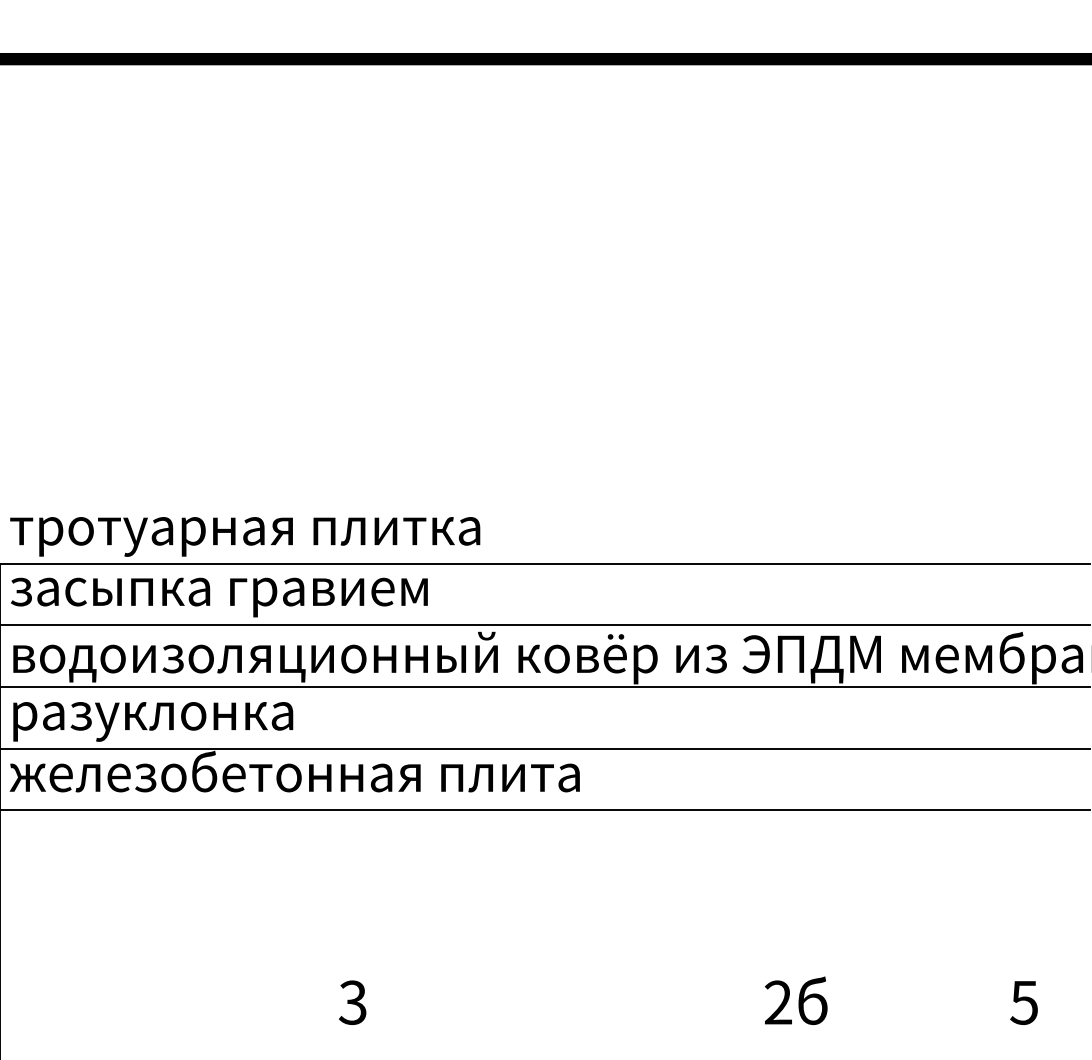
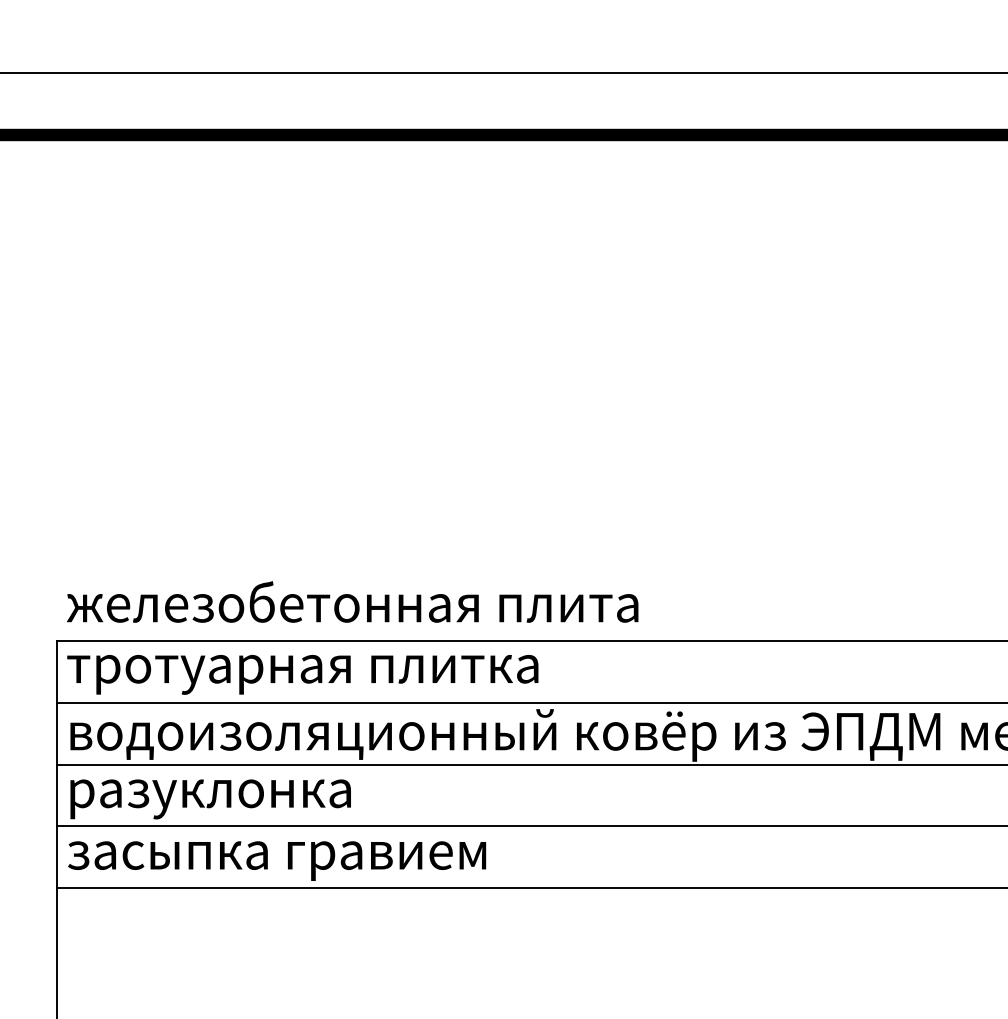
text: (294, 530) -> (352, 607), тротуарная плитка -> железобетонная плита
text: (245, 597) -> (303, 674), засыпка гравием -> тротуарная плитка
text: (294, 776) -> (352, 854), железобетонная плита -> засыпка гравием

